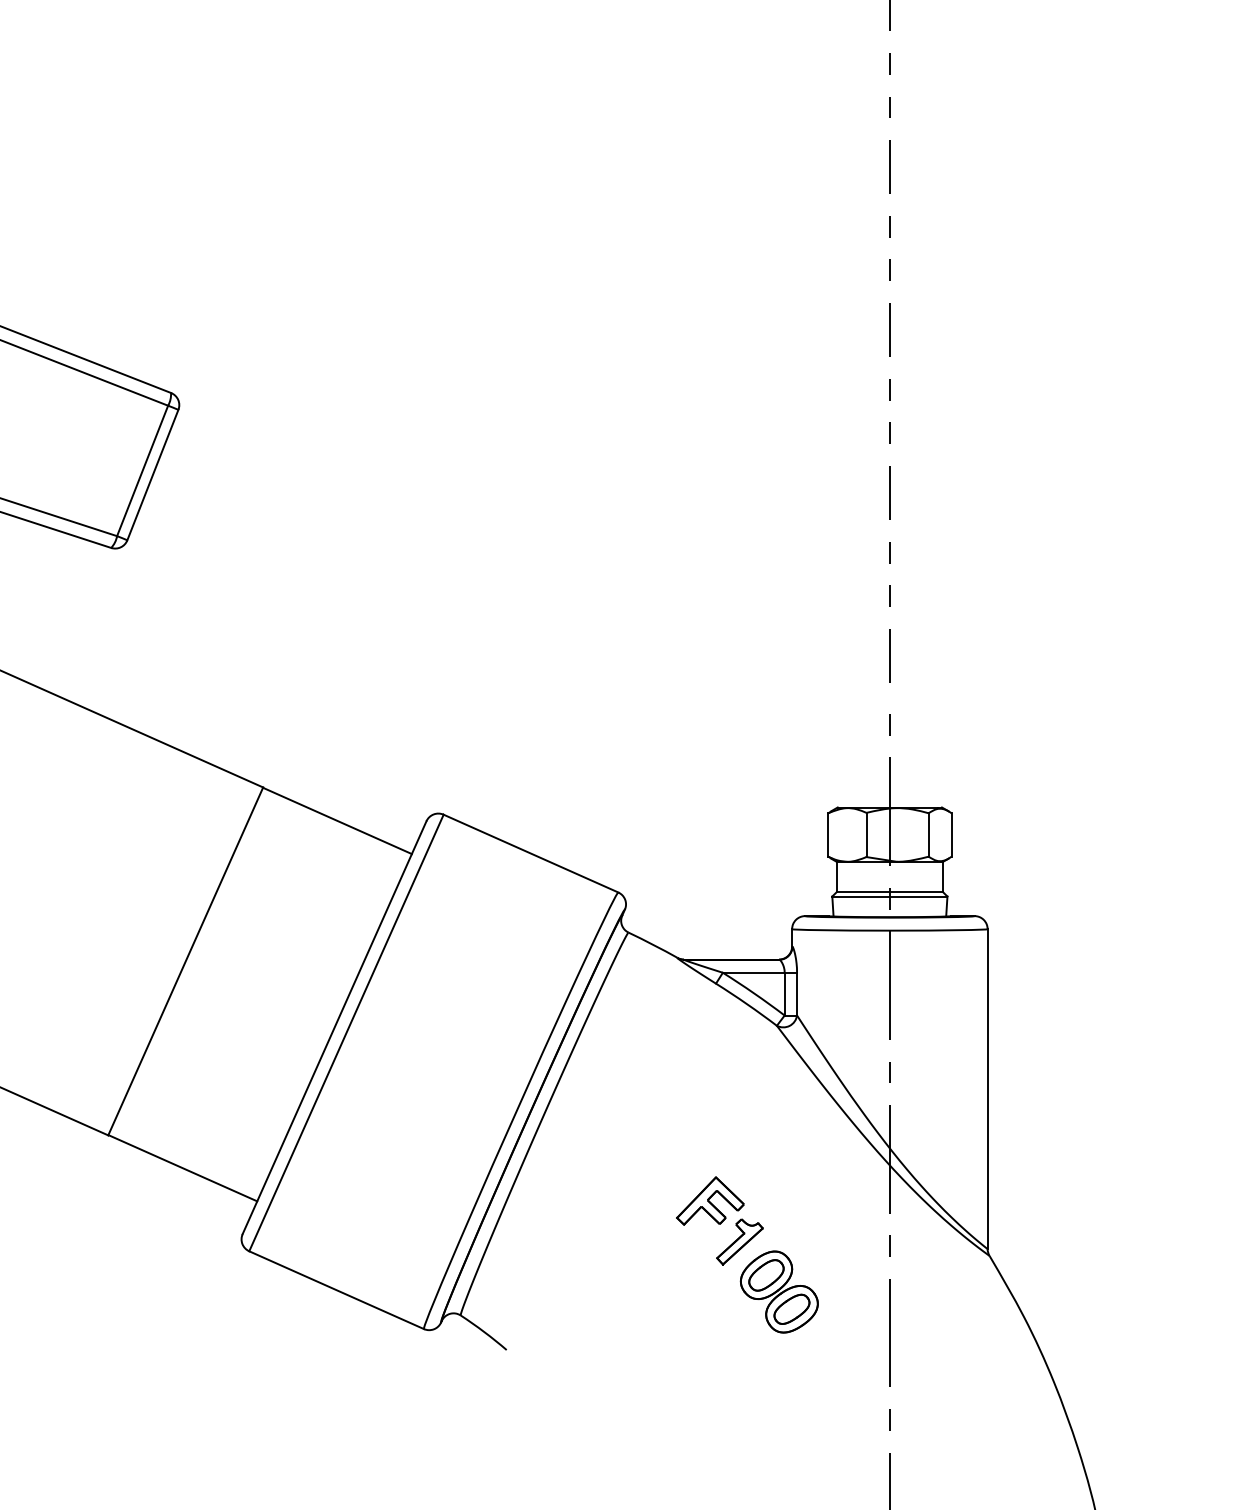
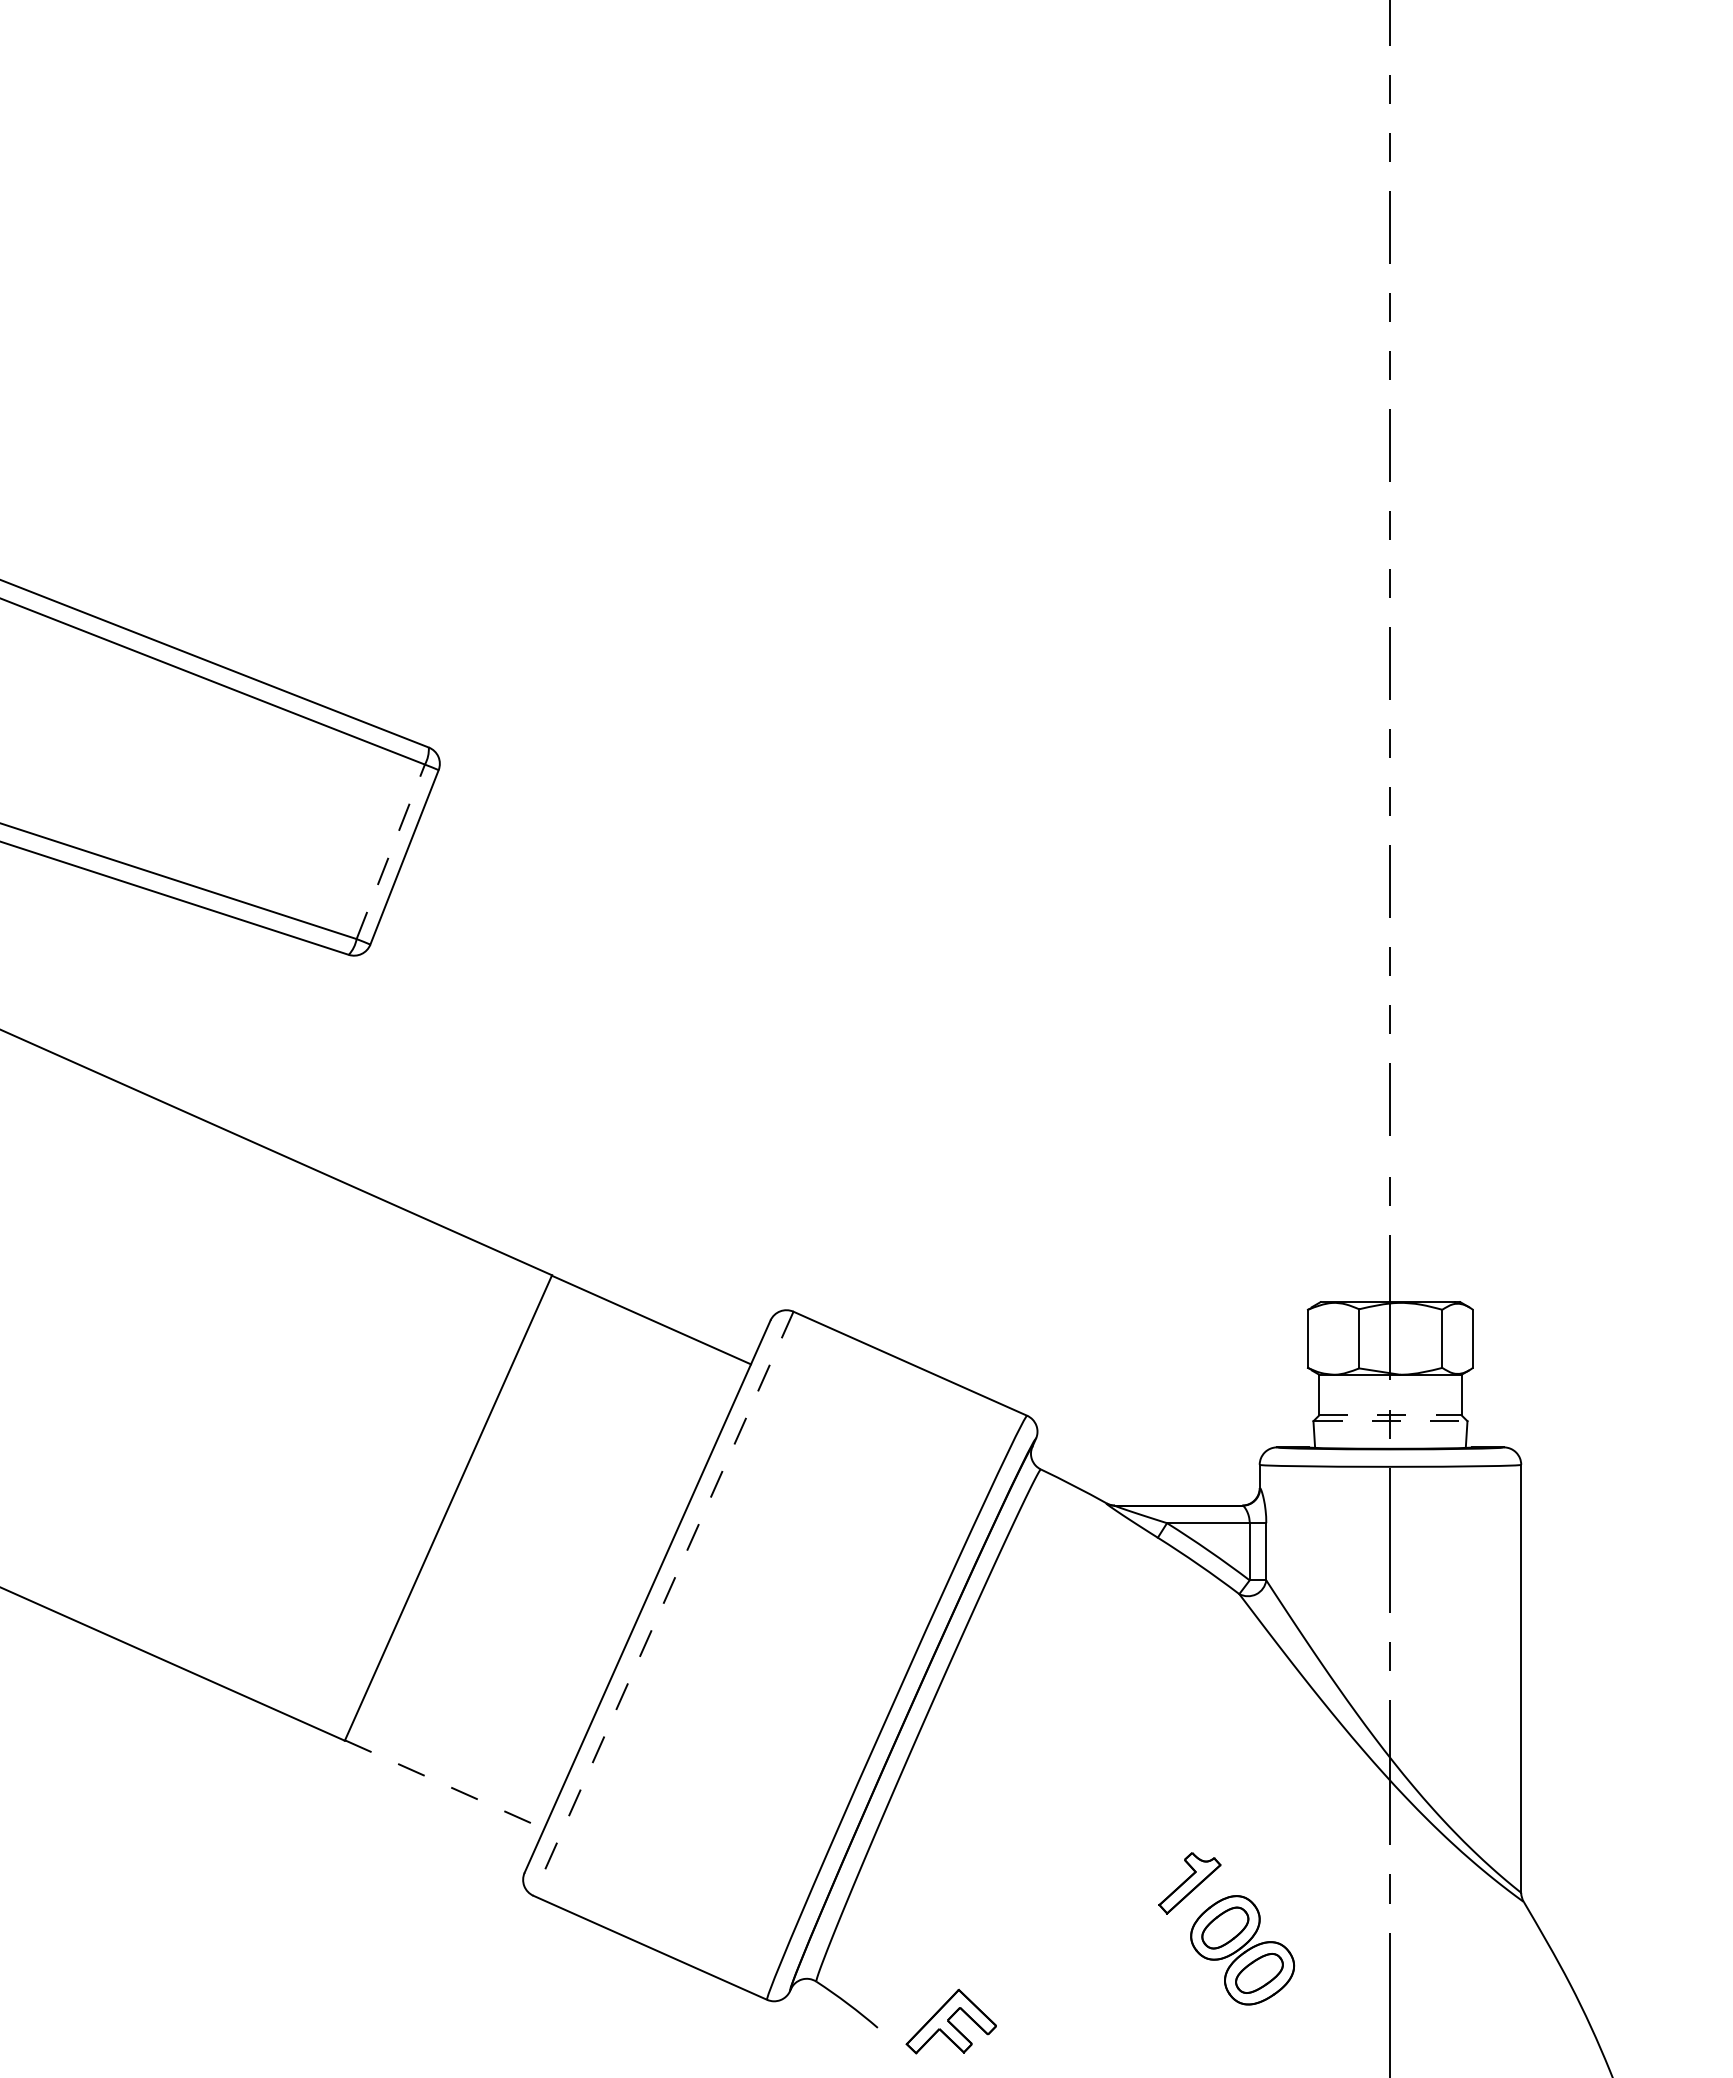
line: (142, 470) -> (390, 851), solid -> dashed
line: (889, 892) -> (1390, 1415), solid -> dashed
line: (889, 896) -> (1390, 1421), solid -> dashed
line: (346, 1032) -> (663, 1603), solid -> dashed
line: (182, 1168) -> (444, 1784), solid -> dashed
part: (709, 1201) -> (950, 2021), moved

